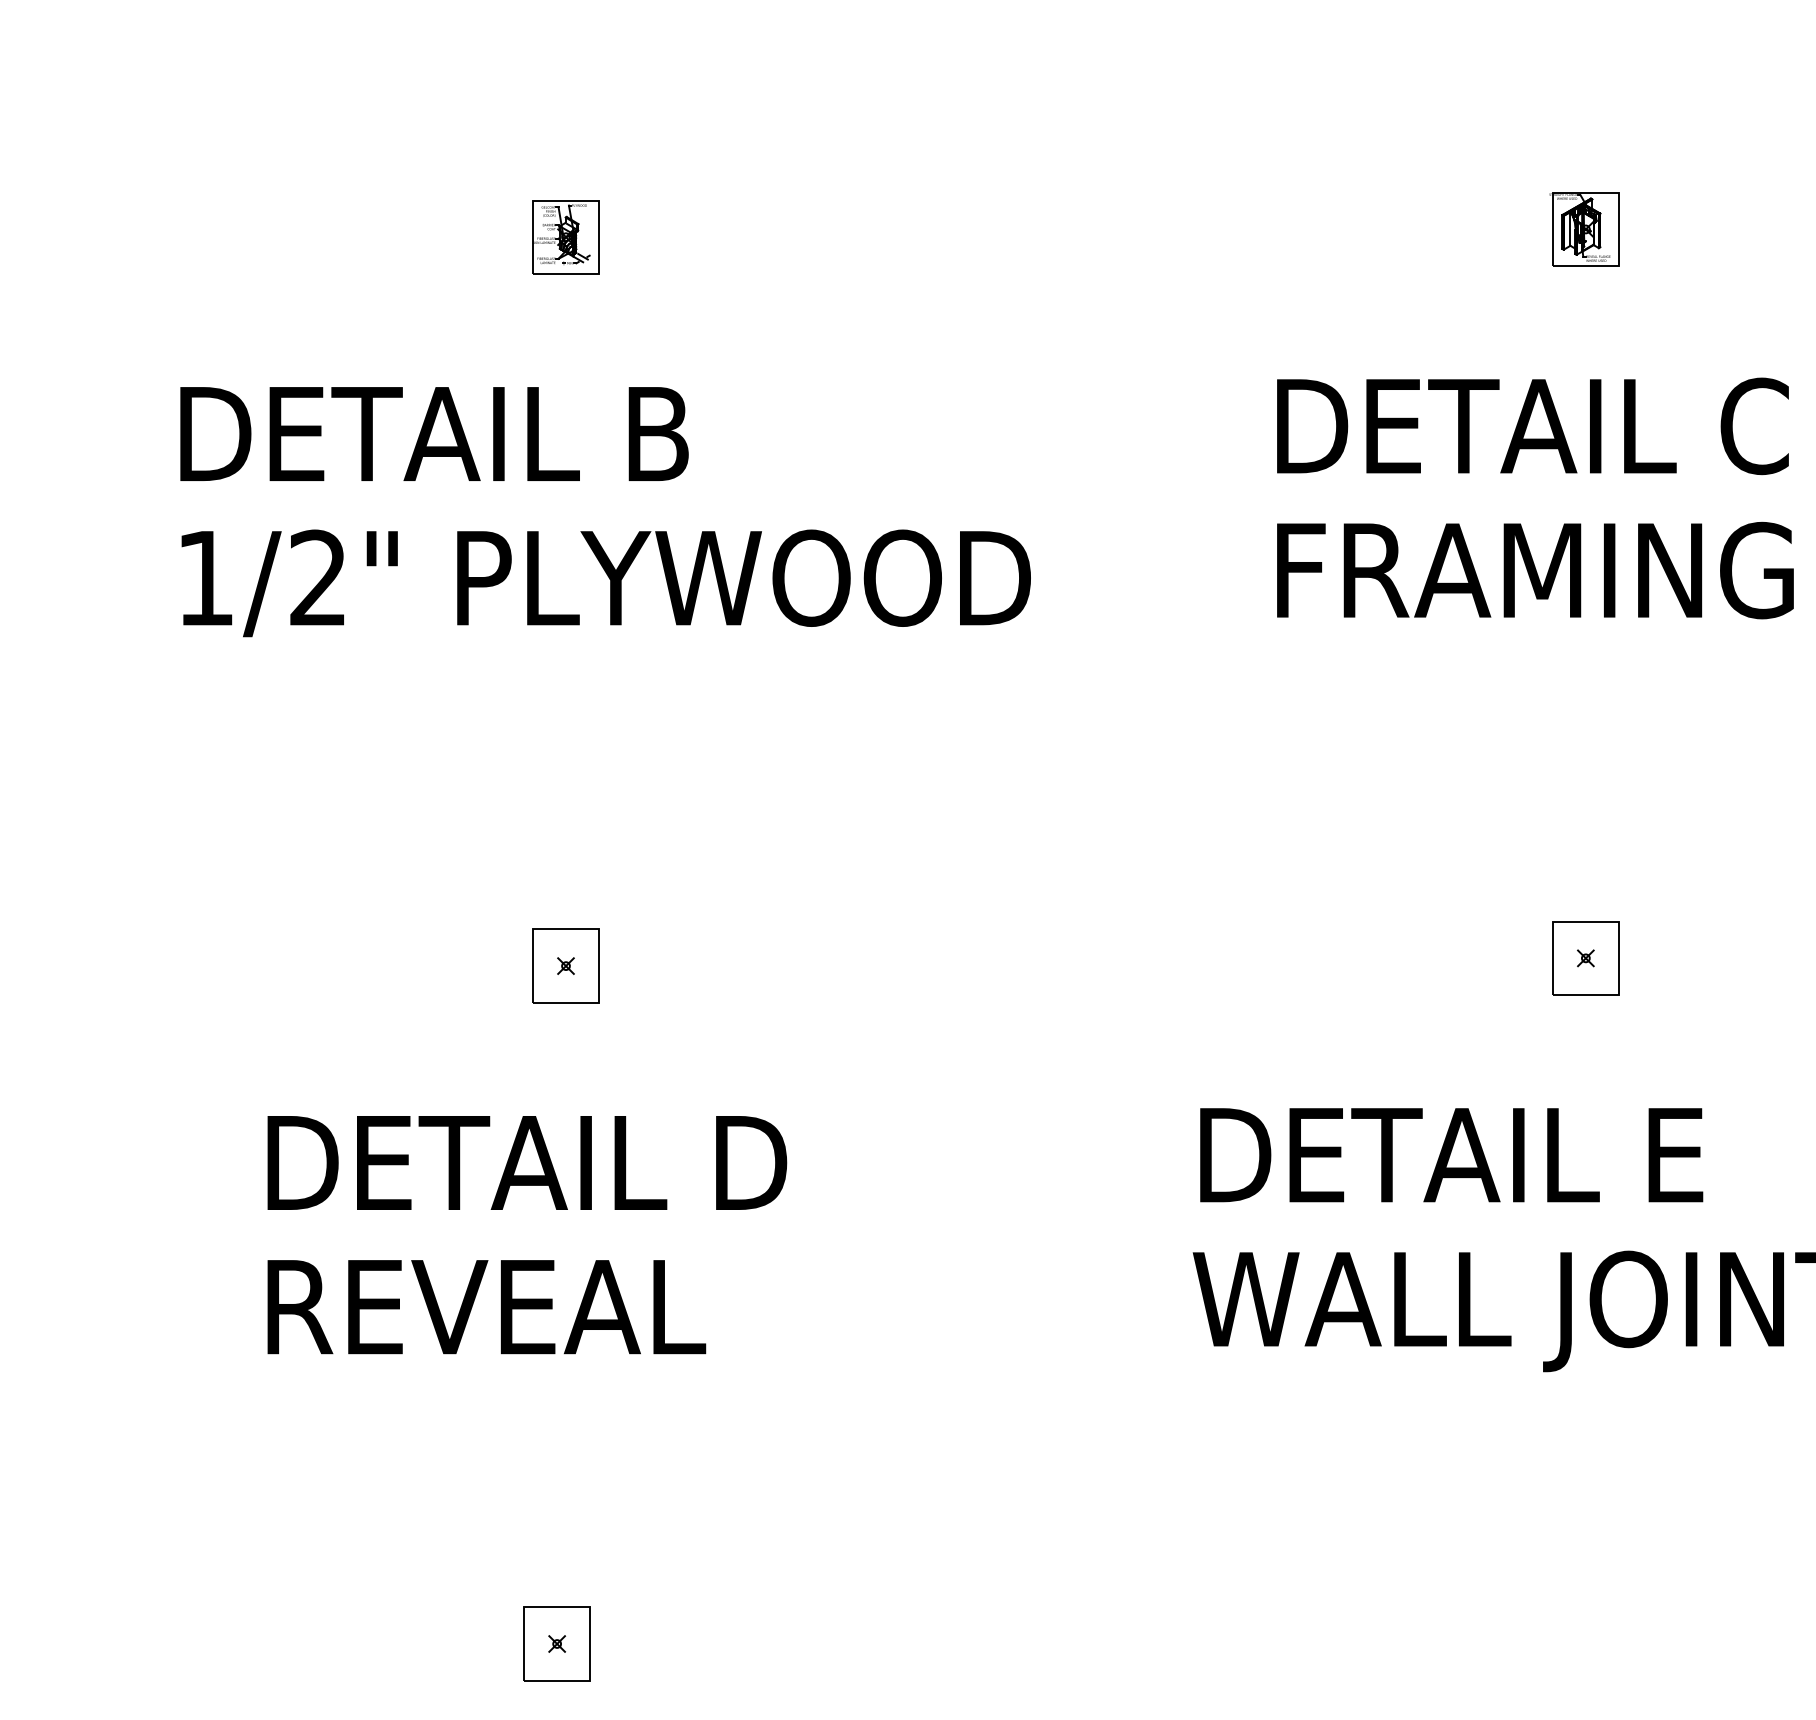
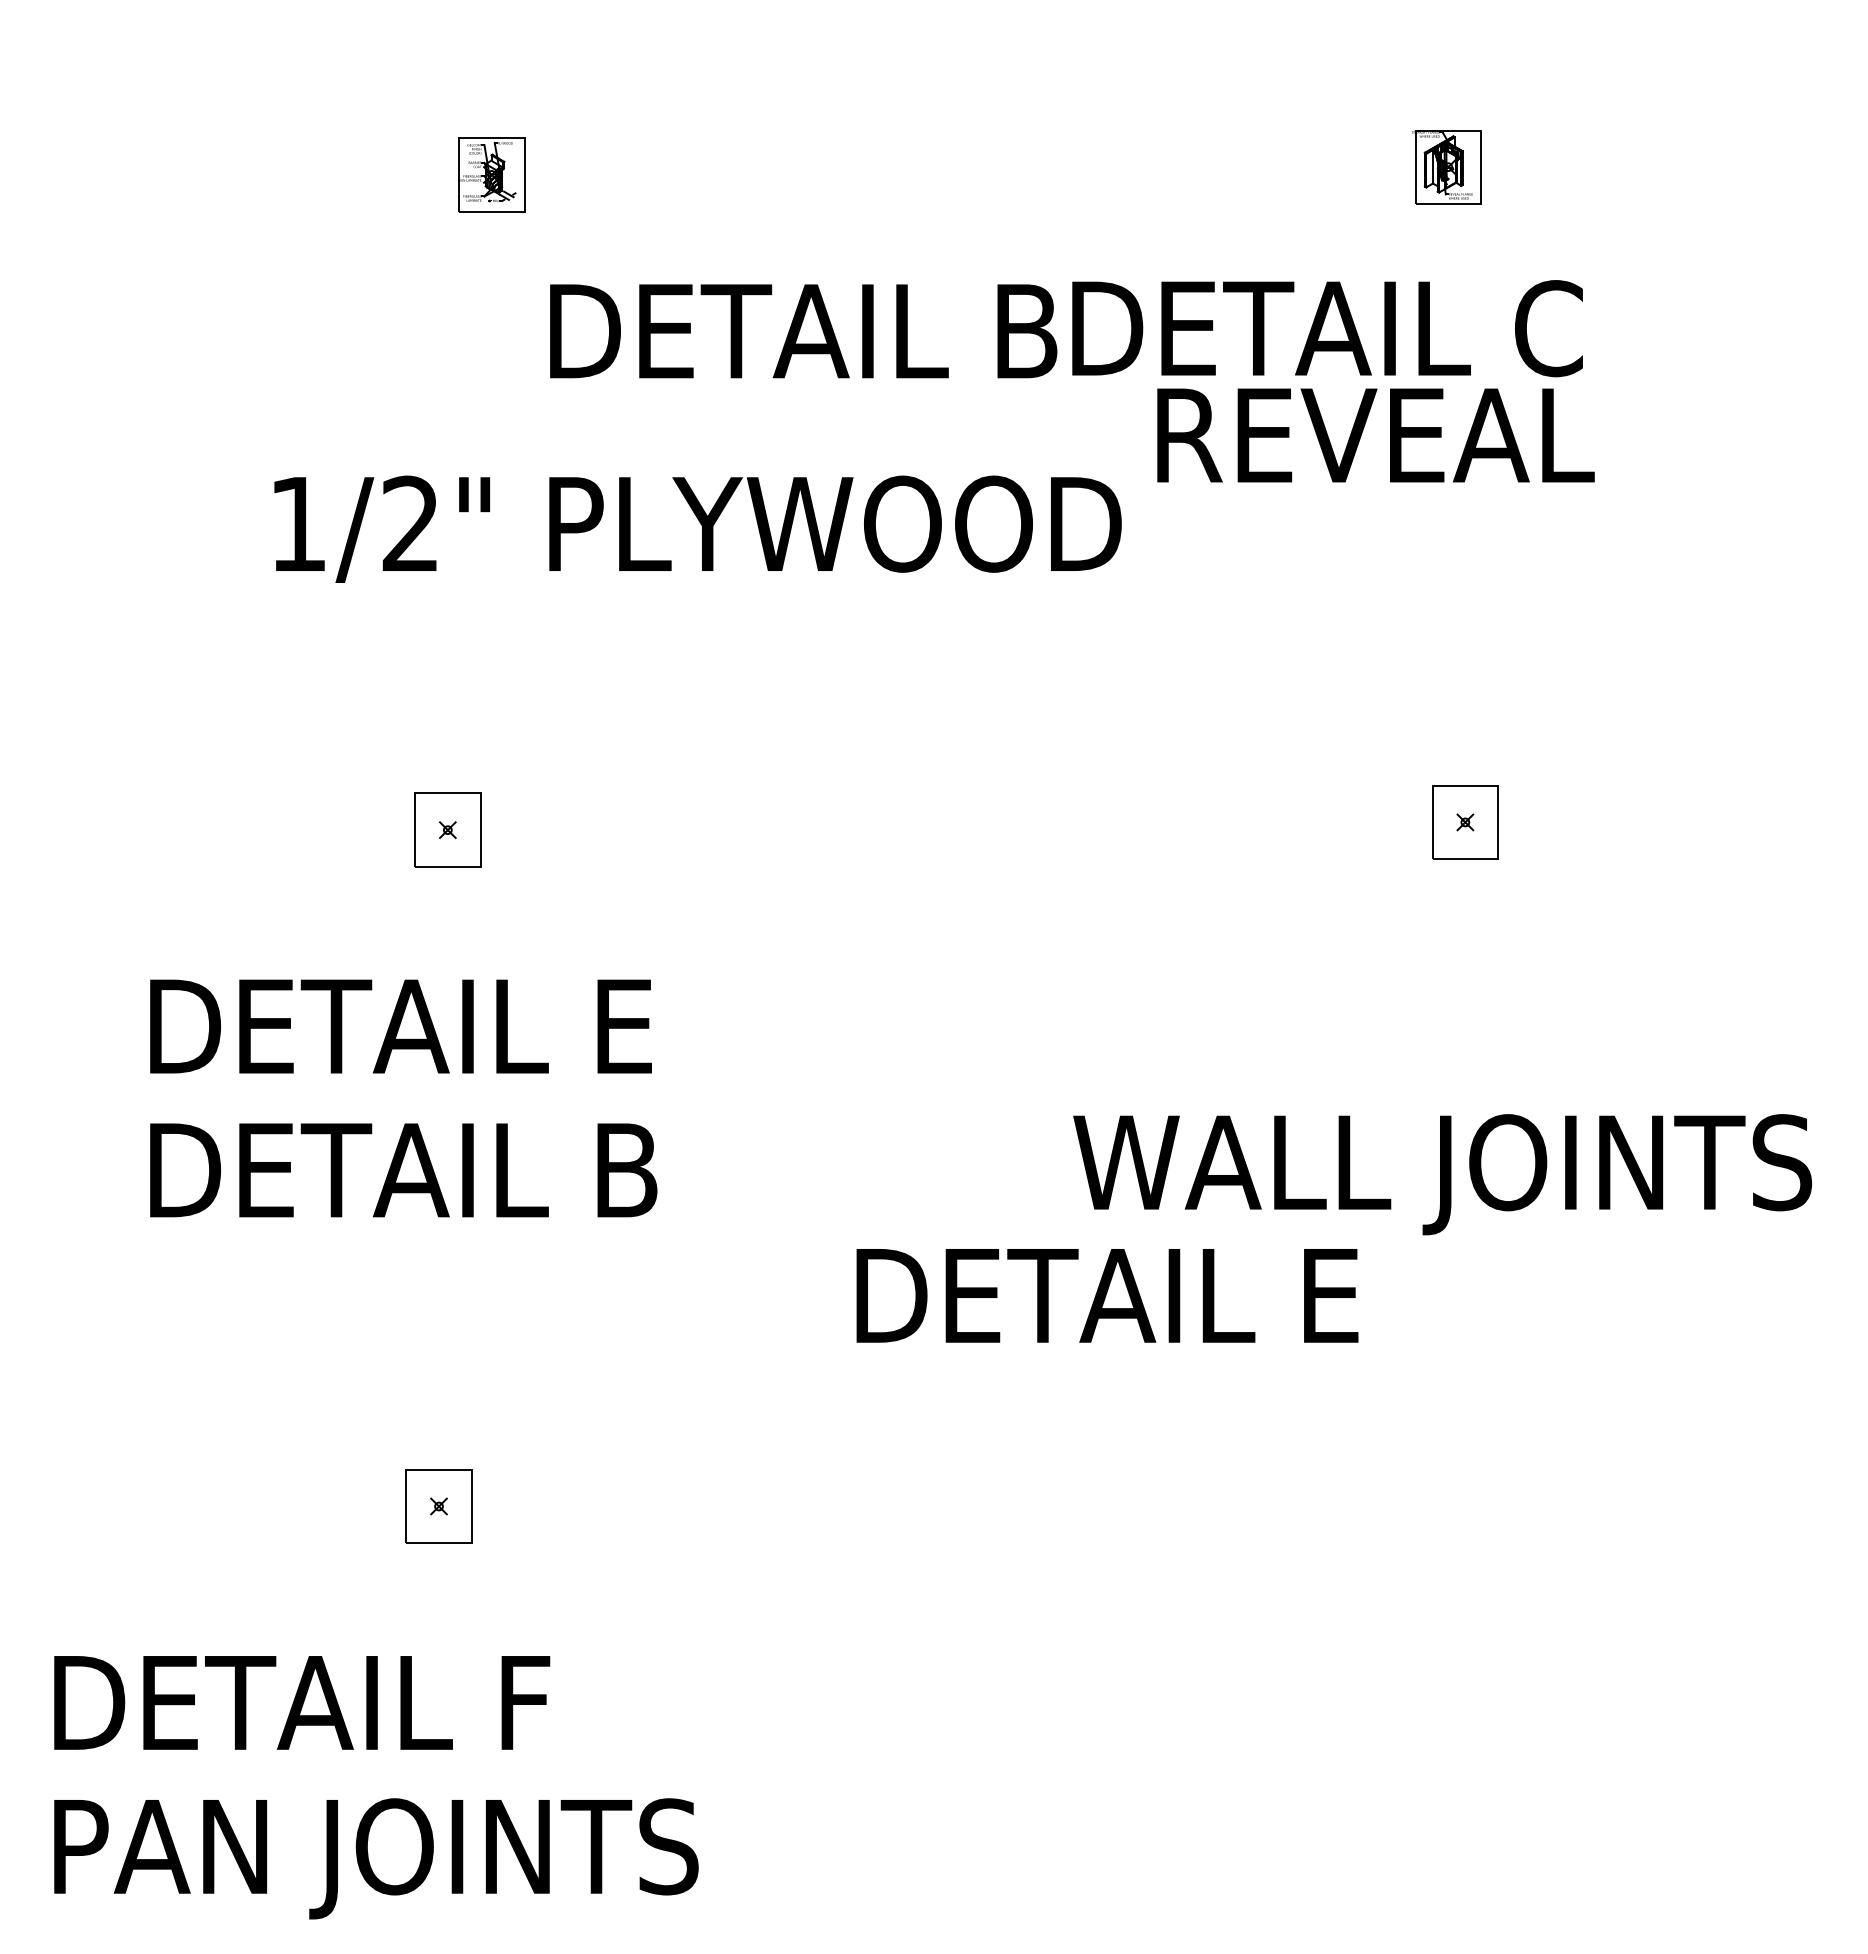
part: (1583, 229) -> (1446, 167), moved
part: (565, 236) -> (491, 174), moved
text: (1532, 426) -> (1327, 328), moved
text: (434, 434) -> (803, 331), moved
text: (1540, 570) -> (1420, 435), FRAMING -> REVEAL
text: (605, 582) -> (697, 528), moved
text: (1451, 1154) -> (1107, 1295), moved
text: (757, 1162) -> (638, 1026), DETAIL D -> DETAIL E
text: (527, 1307) -> (409, 1170), REVEAL -> DETAIL B

